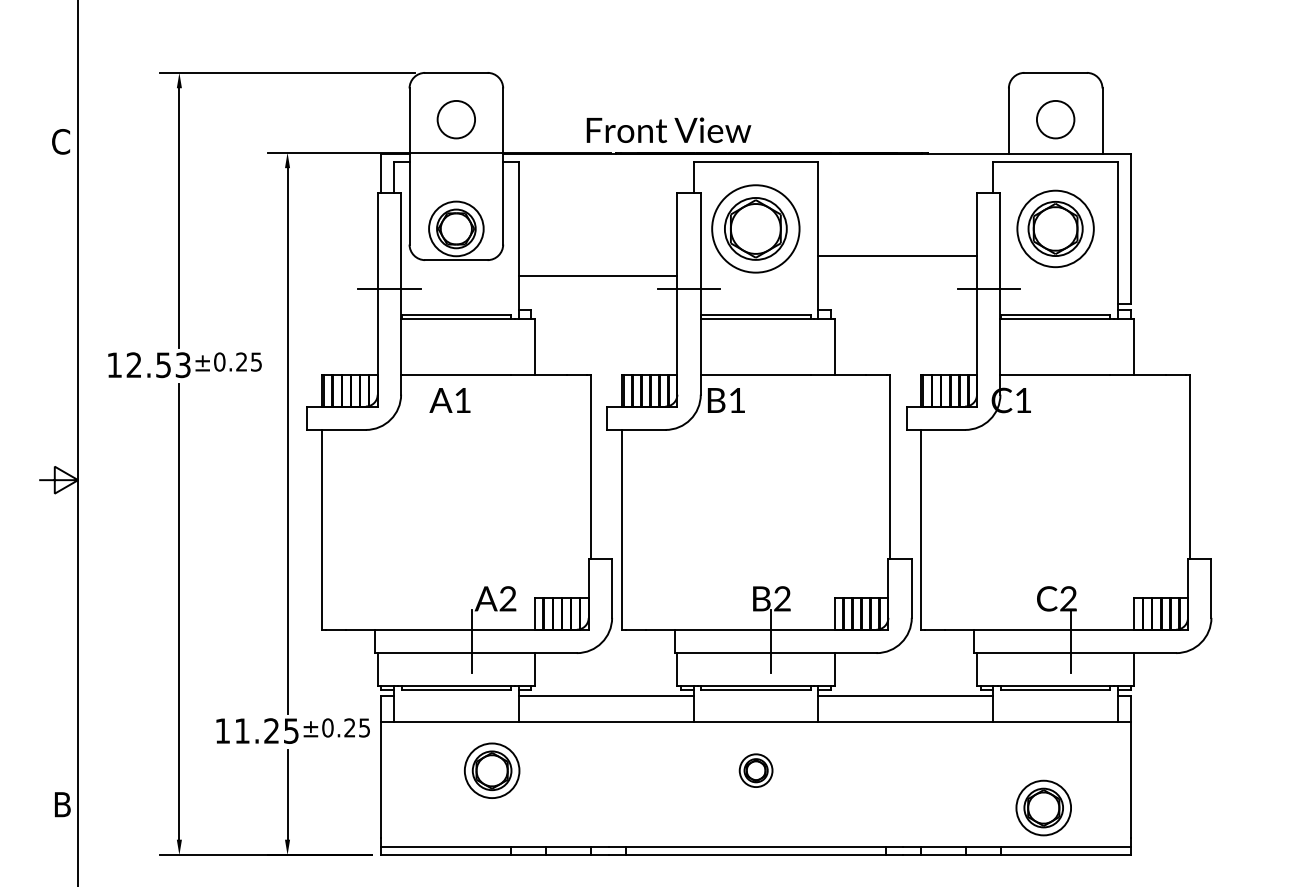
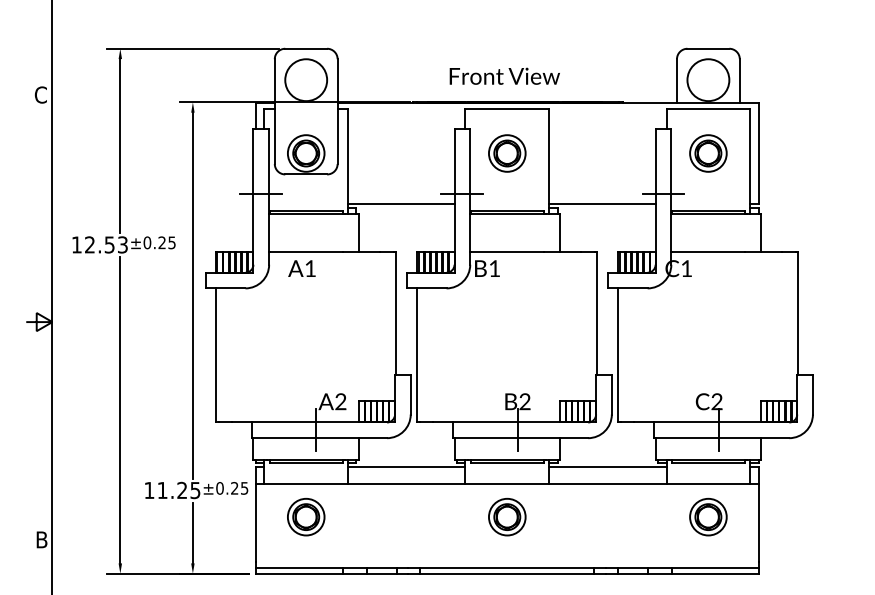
circle: (456, 120) -> (306, 80), size x1.67
circle: (1055, 120) -> (708, 80), size x1.67
text: (668, 129) -> (504, 75), moved
part: (756, 228) -> (507, 153), size x0.62
part: (1055, 228) -> (708, 153), size x0.71
line: (897, 255) -> (602, 203), moved
line: (598, 275) -> (401, 203), moved
part: (492, 769) -> (306, 516), moved
part: (756, 769) -> (507, 516), size x1.67
part: (1043, 807) -> (708, 516), moved

